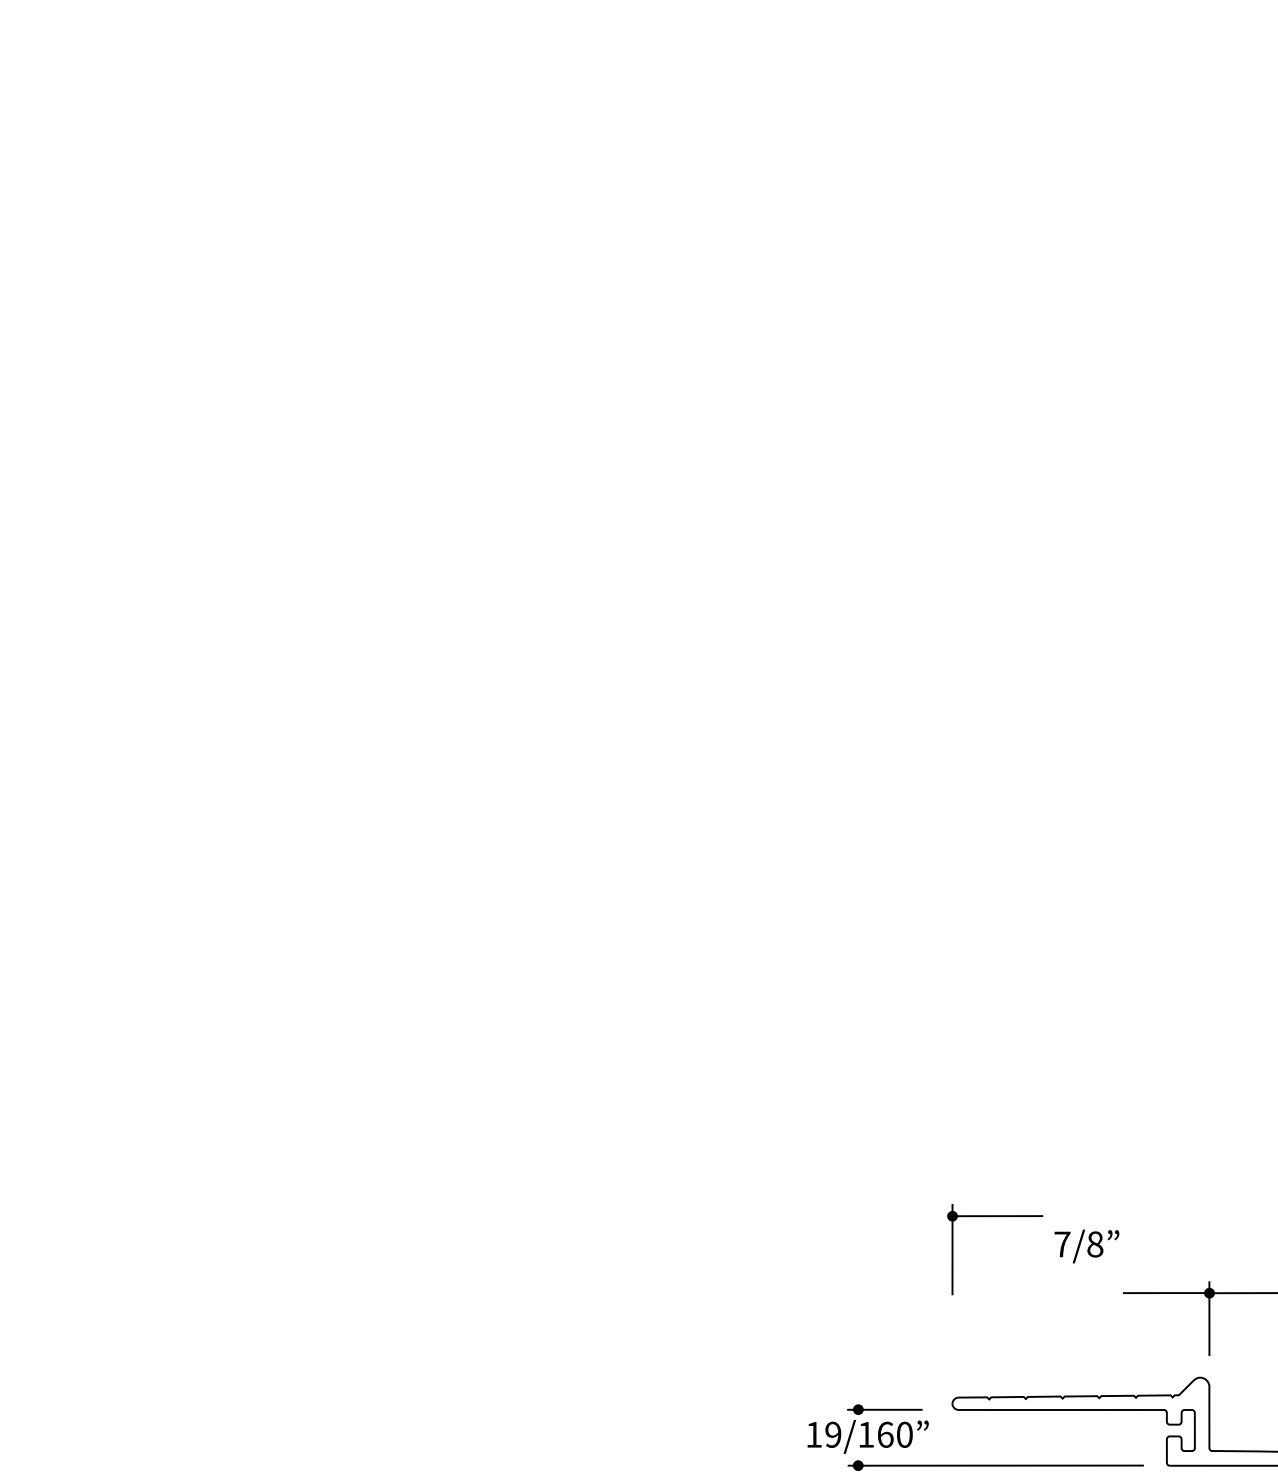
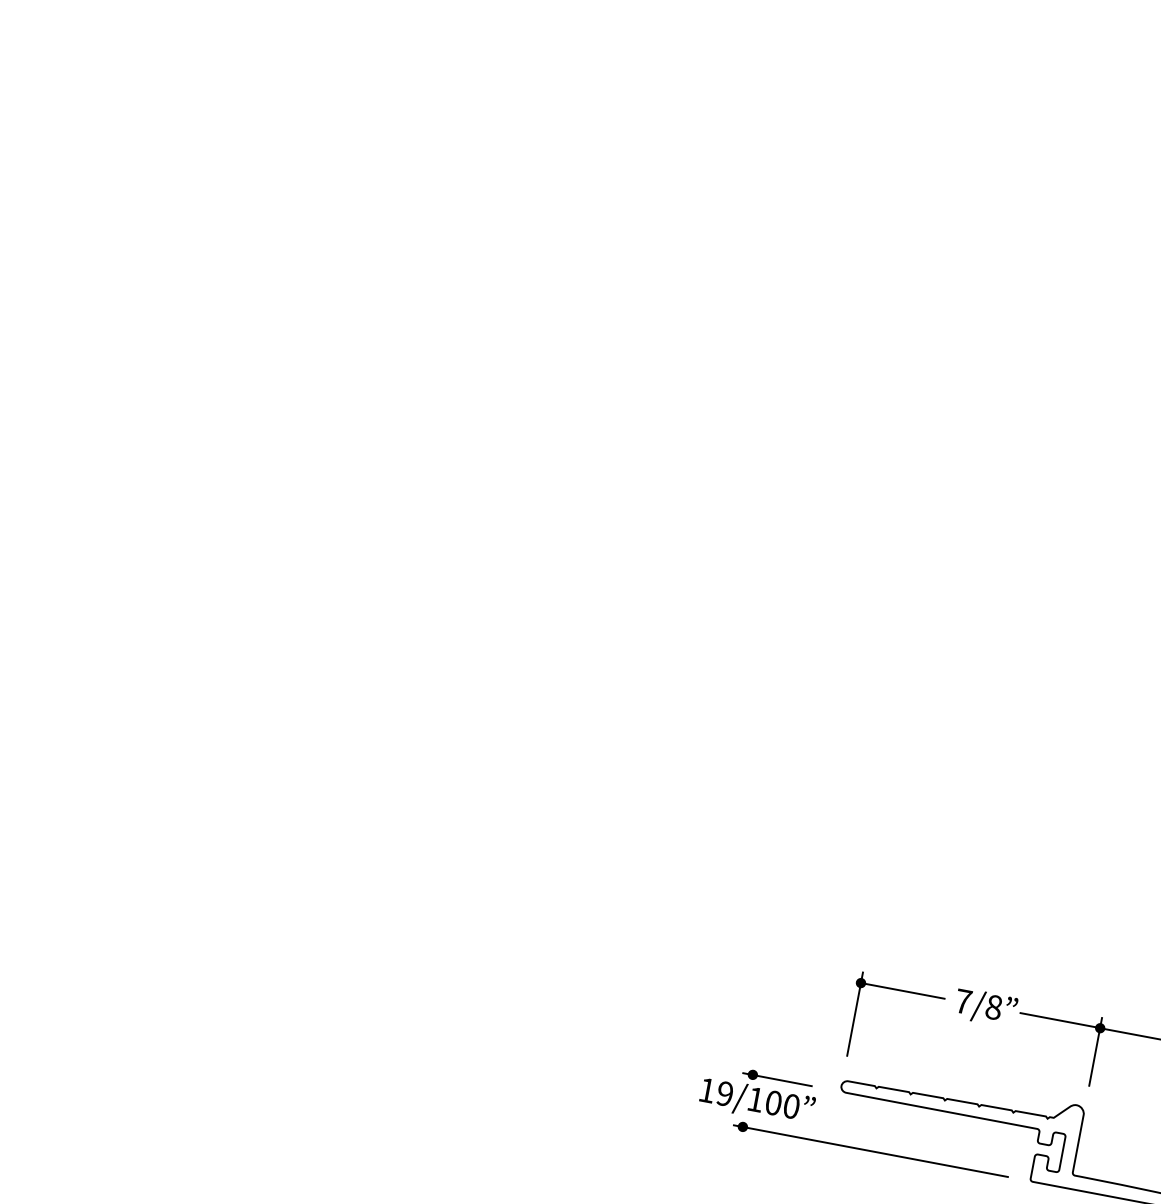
part: (995, 1217) -> (900, 991), moved
text: (1086, 1246) -> (985, 1007), moved
text: (885, 1434) -> (773, 1102), 19/160 -> 19/100

